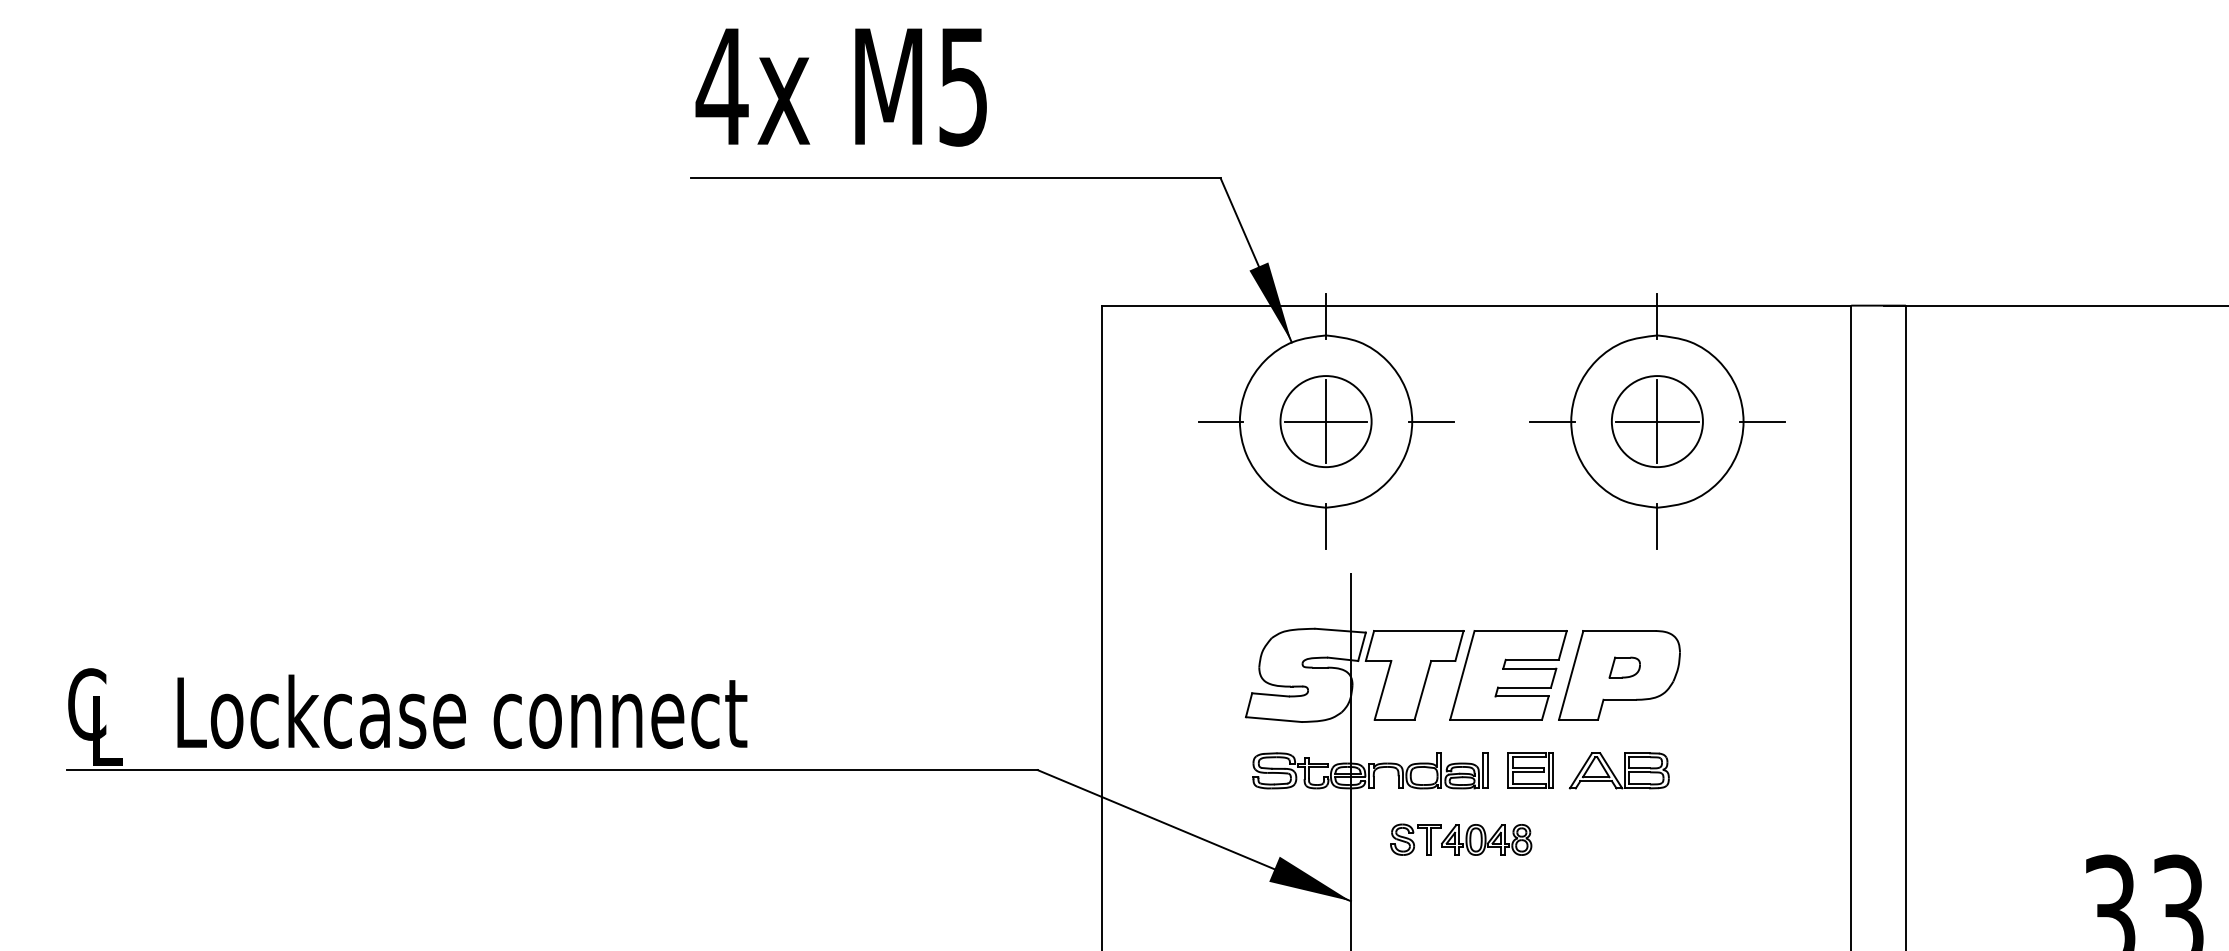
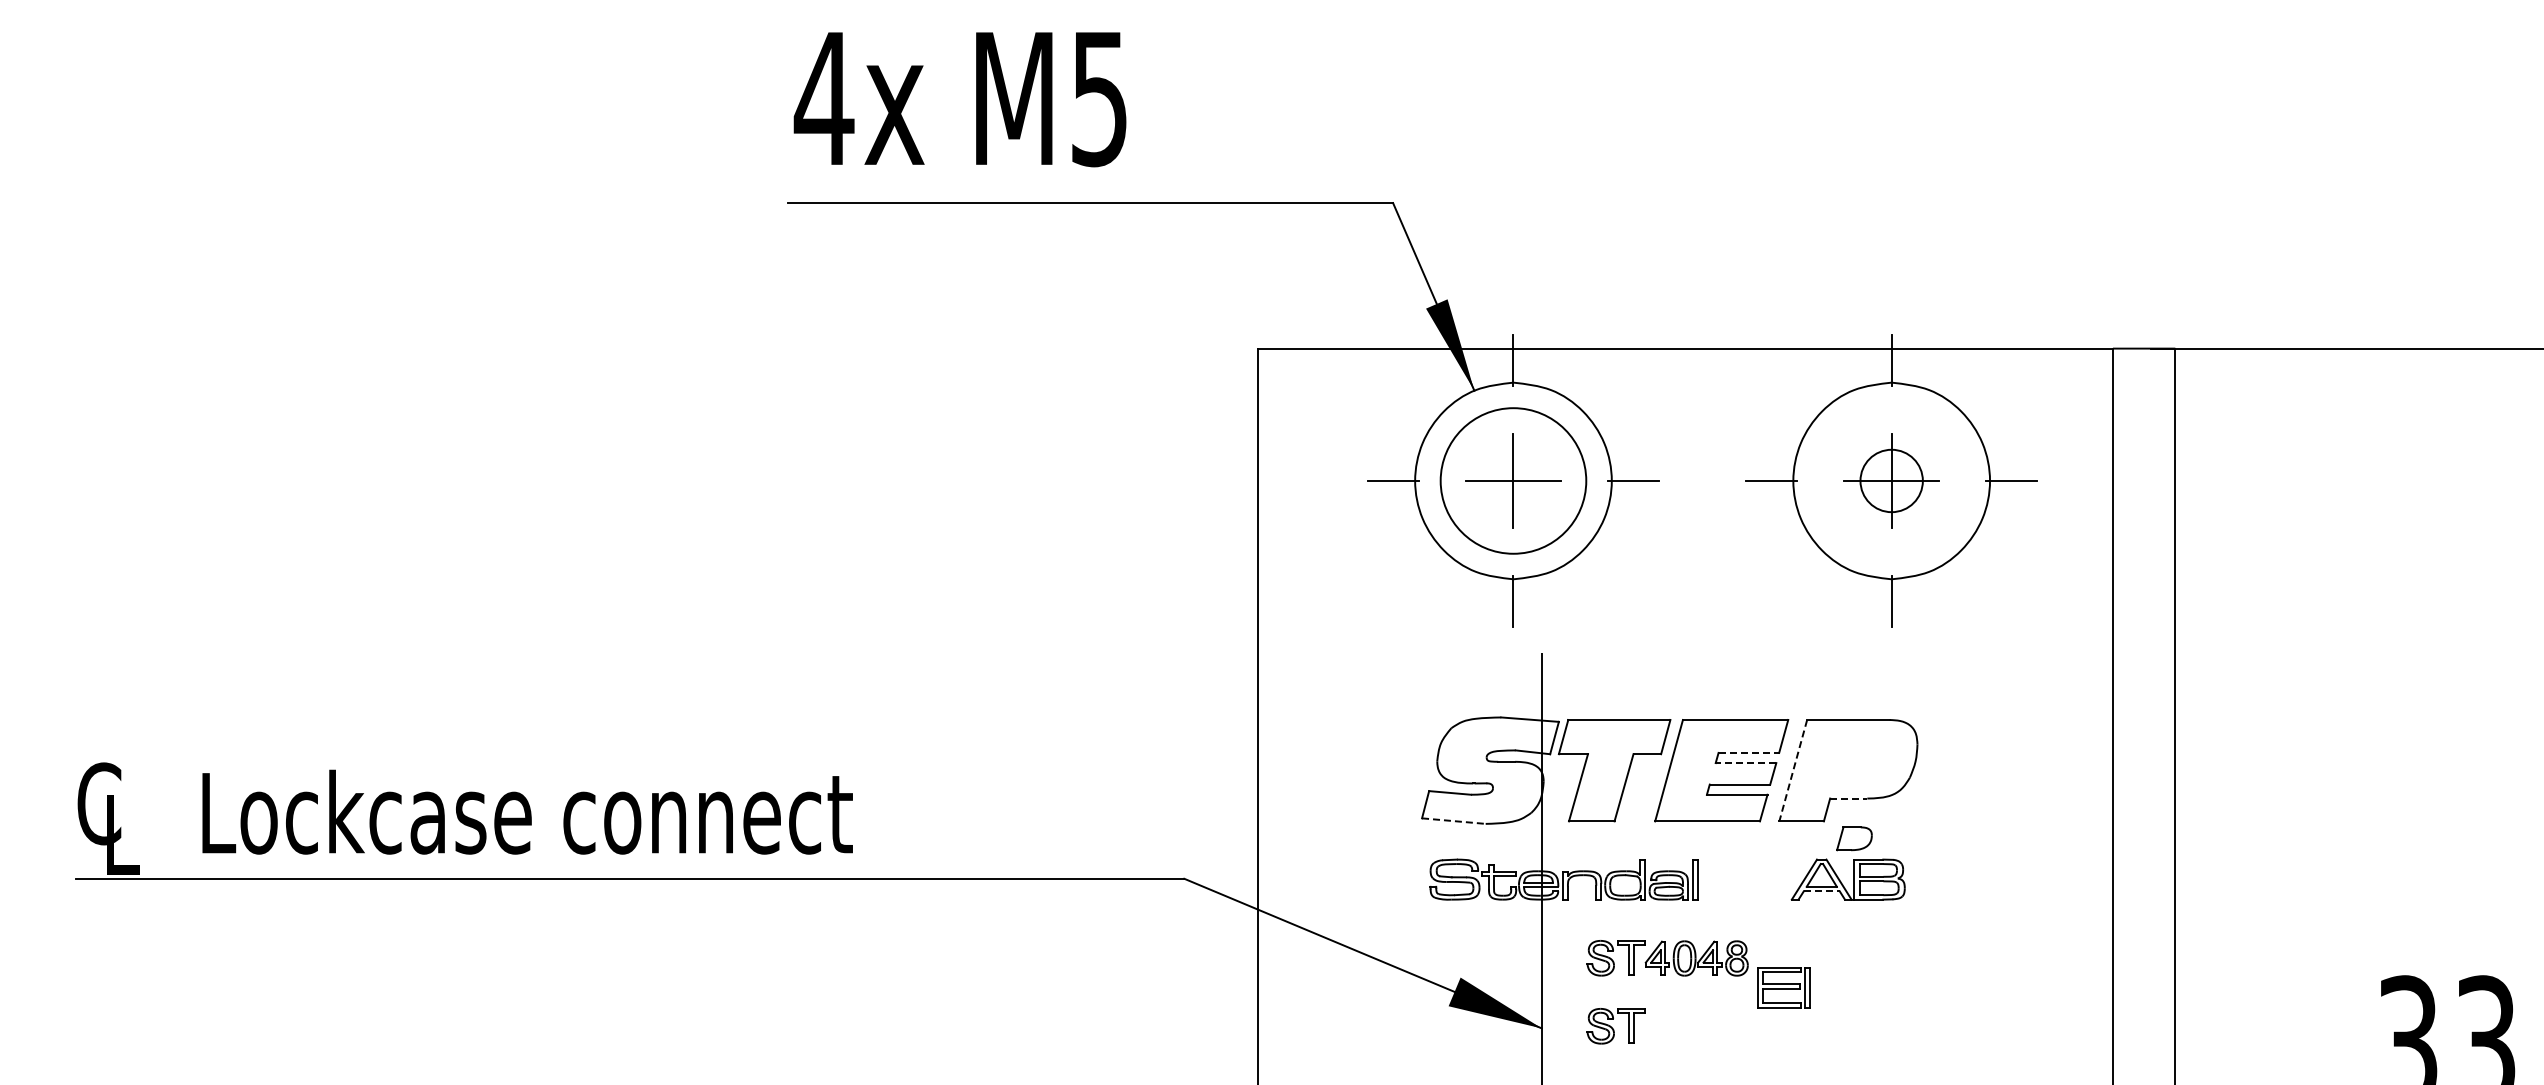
circle: (1326, 421) -> (1513, 480), size x1.4
circle: (1657, 421) -> (1891, 480), size x0.6
line: (1532, 659) -> (1749, 752), solid -> dashed
part: (1624, 667) -> (1854, 838), moved
line: (1529, 669) -> (1745, 763), solid -> dashed
line: (1571, 675) -> (1793, 770), solid -> dashed
line: (1619, 699) -> (1848, 798), solid -> dashed
line: (1273, 719) -> (1453, 821), solid -> dashed
part: (1530, 770) -> (1783, 987), moved
line: (1595, 781) -> (1821, 891), solid -> dashed
part: (1415, 899) -> (1615, 1026), added

